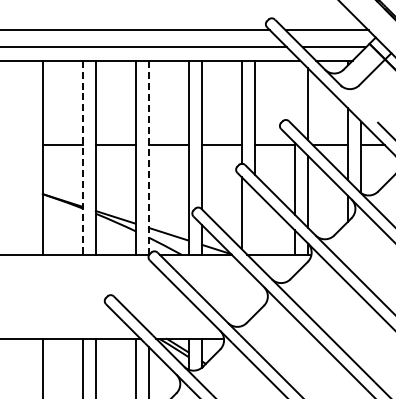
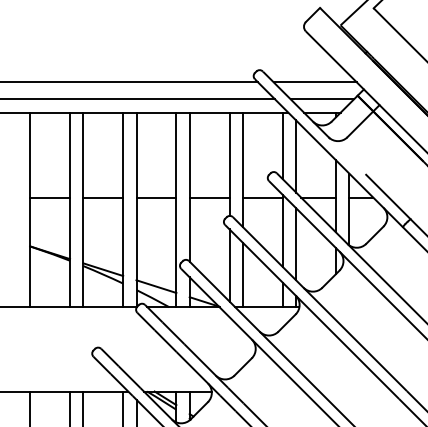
line: (294, 93) -> (282, 145), added
line: (148, 157) -> (136, 209), dashed -> solid
line: (83, 158) -> (70, 210), dashed -> solid
line: (254, 222) -> (242, 274), added

